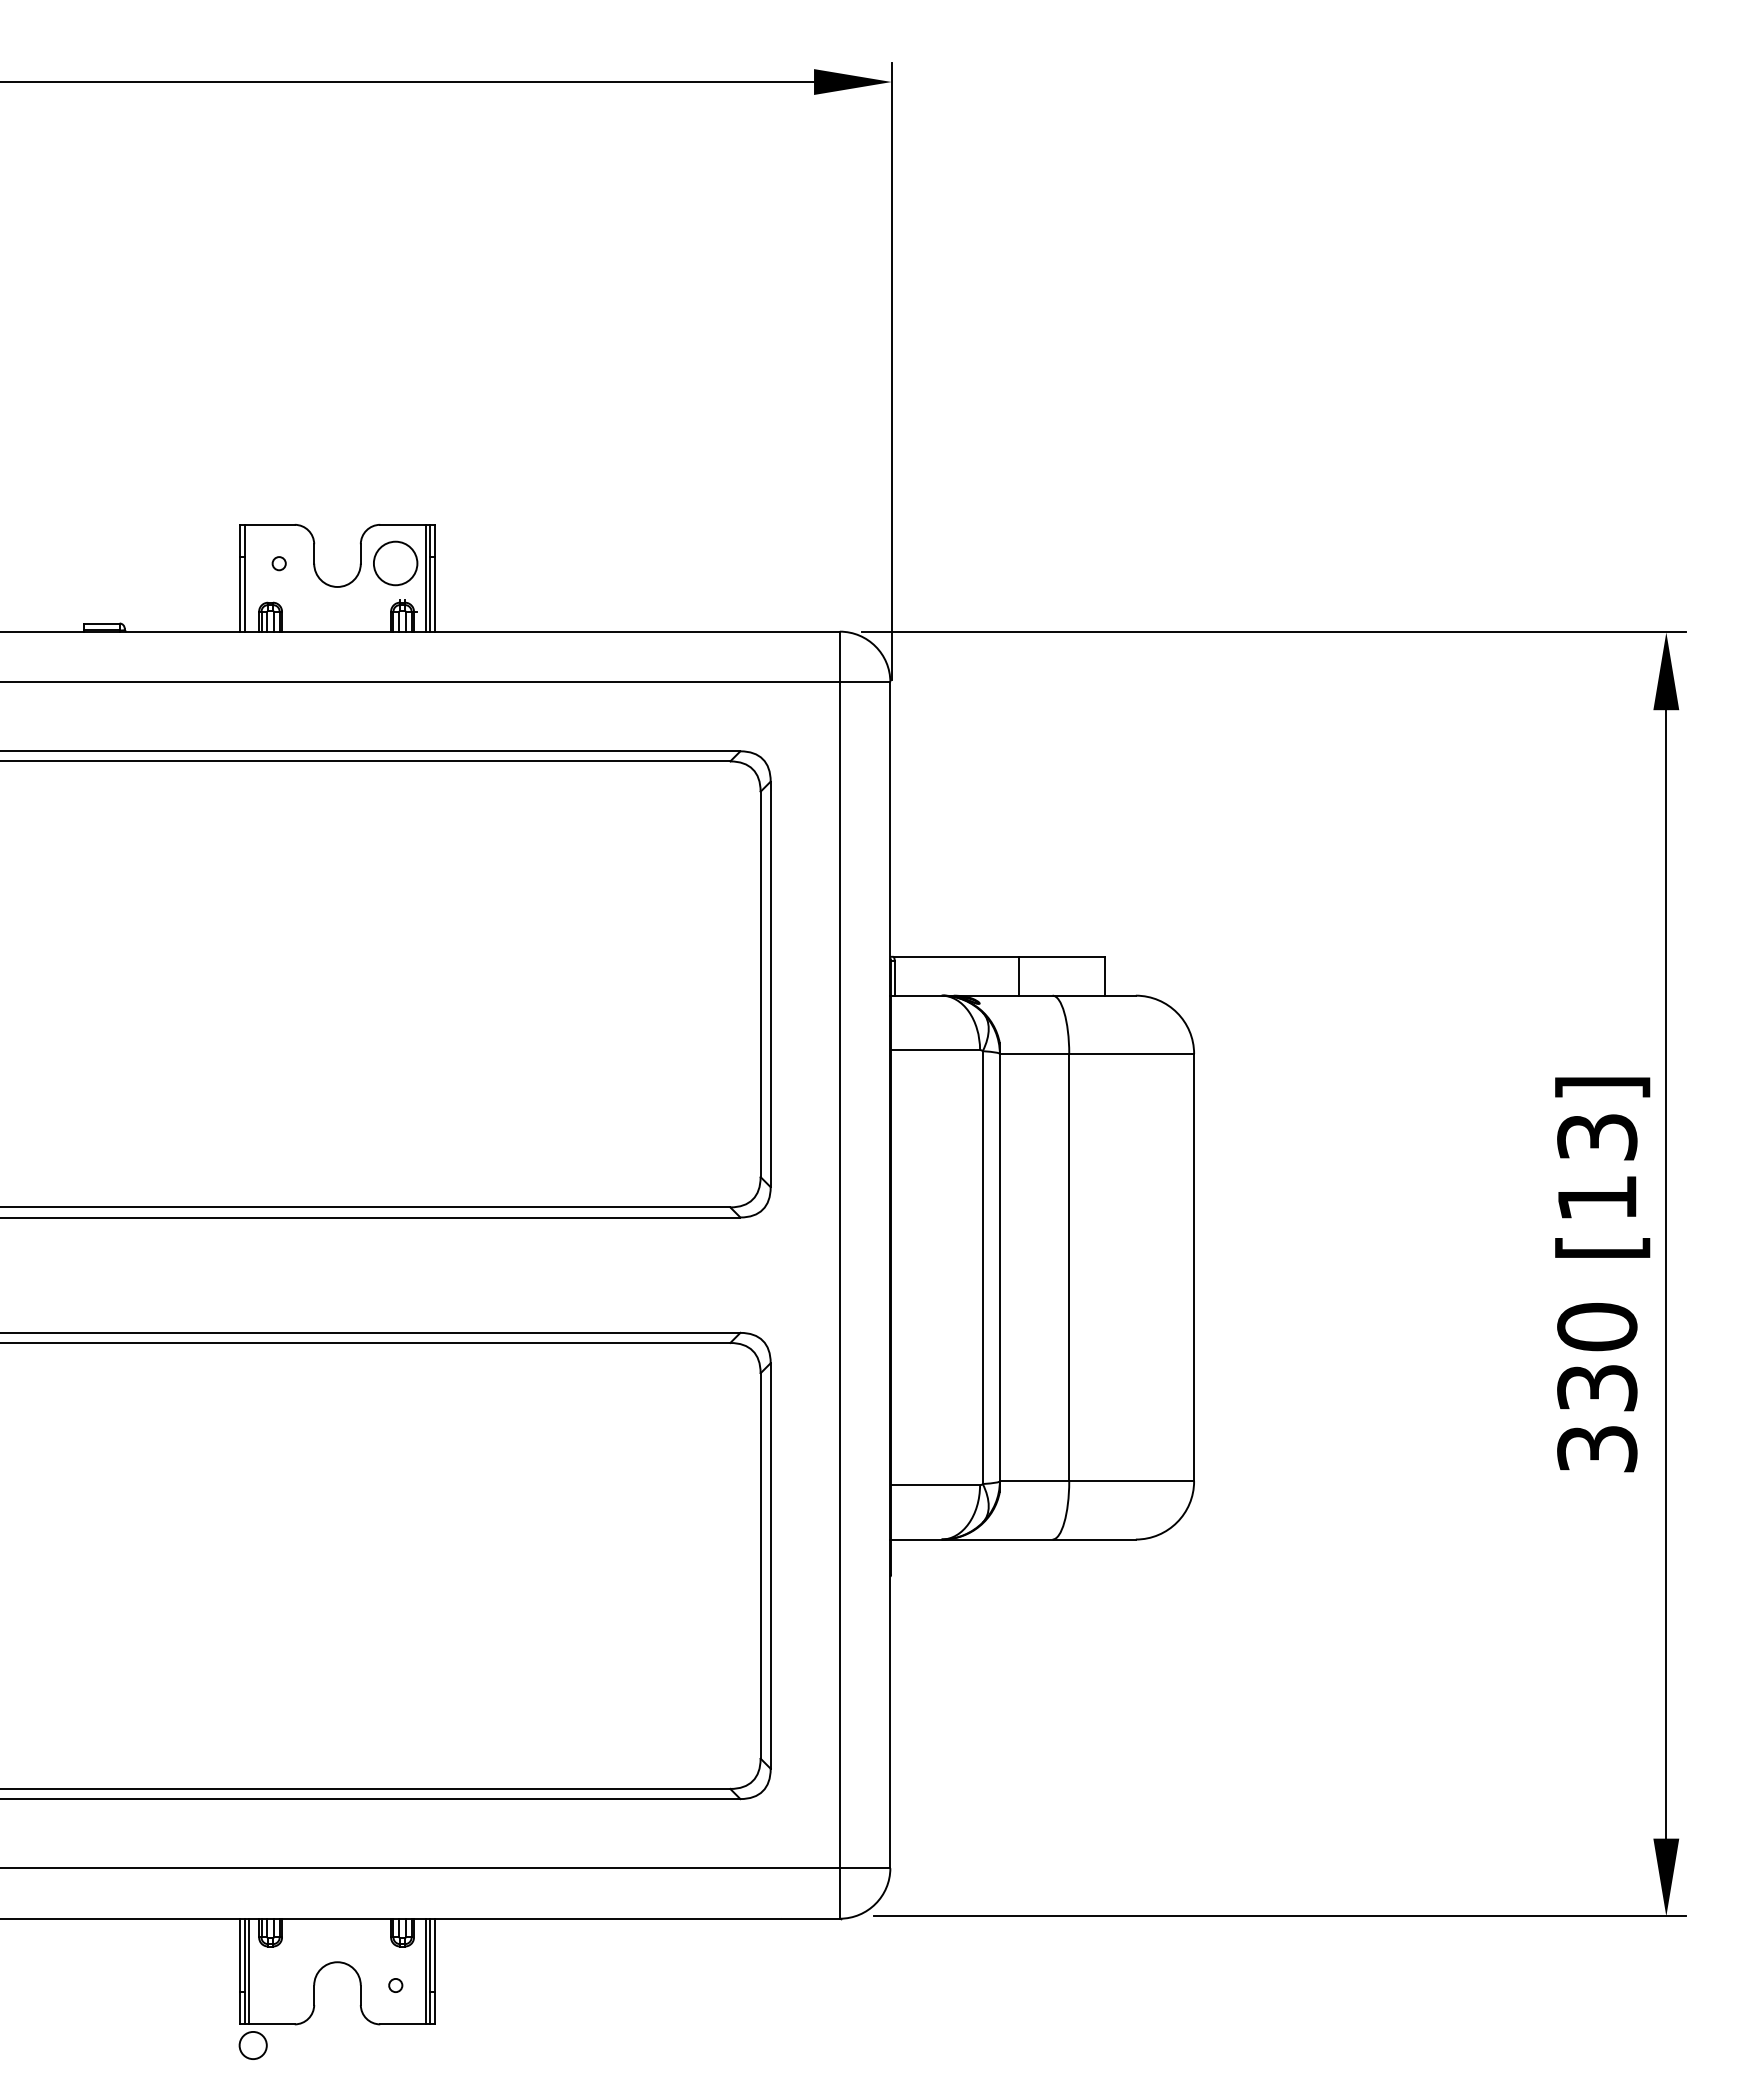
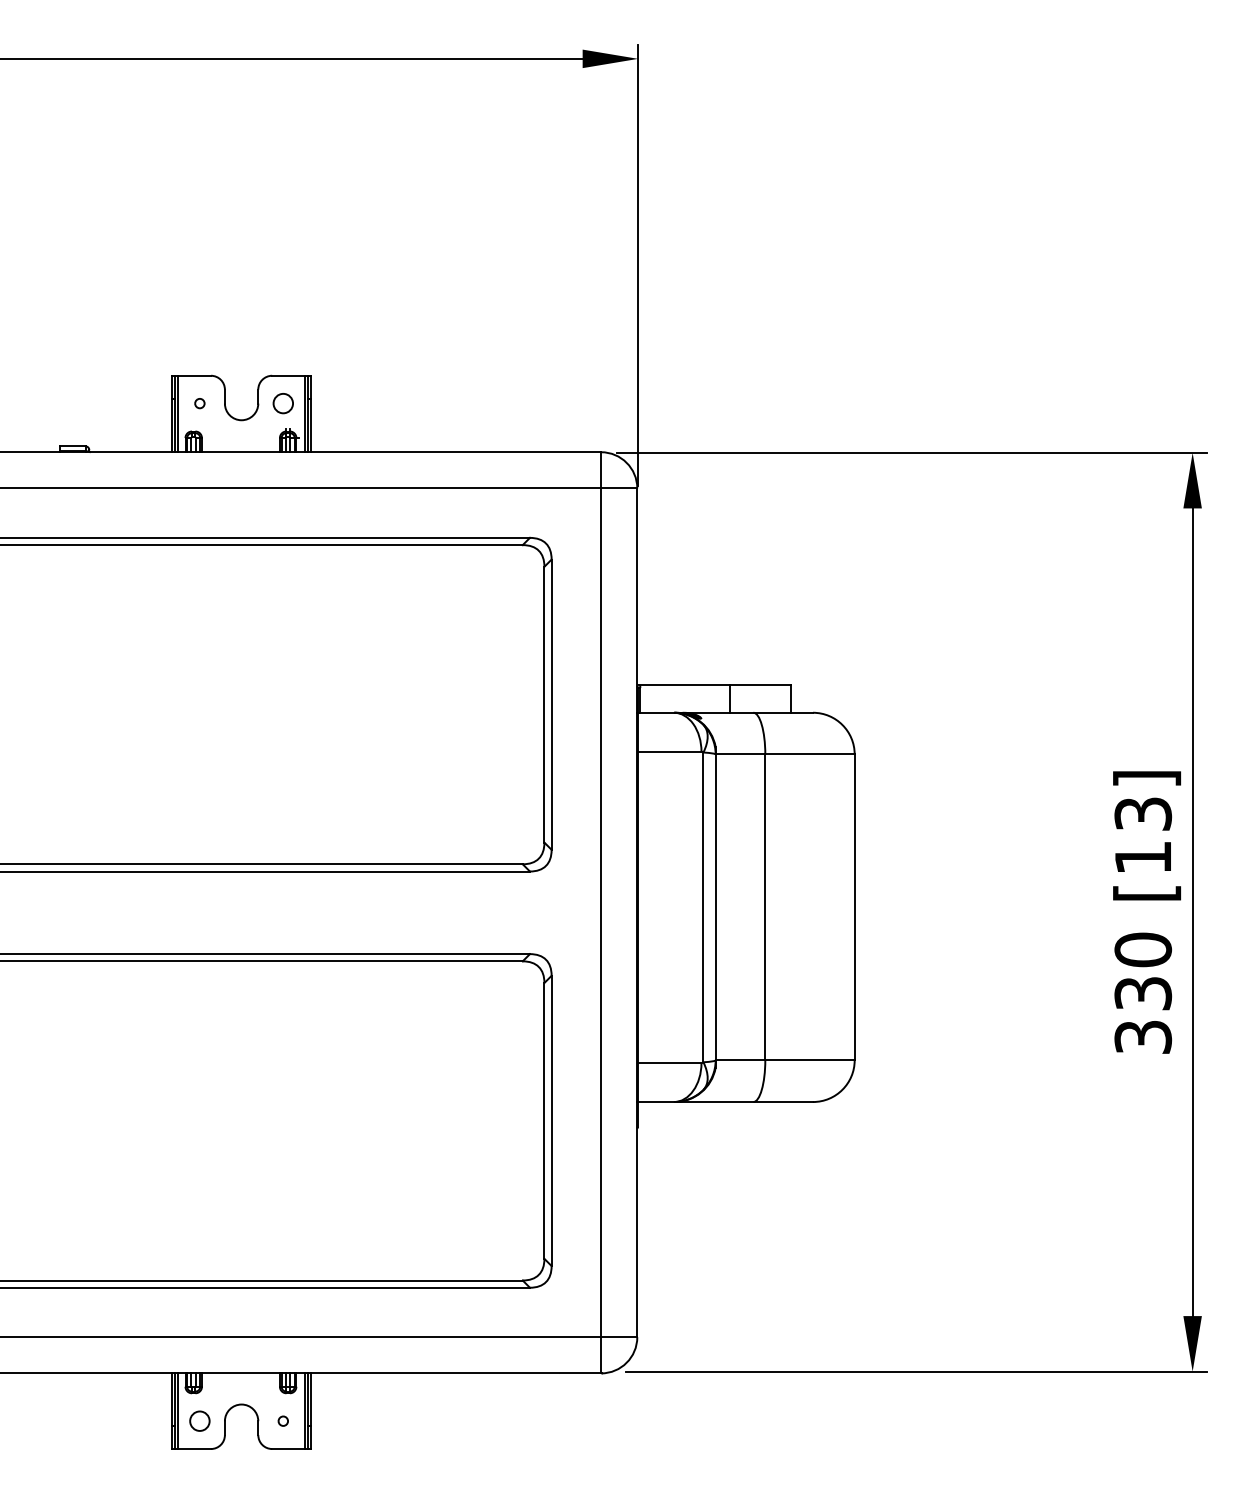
circle: (395, 563) -> (283, 403), size x0.62
line: (248, 577) -> (177, 413), added
circle: (252, 2045) -> (199, 1421), moved

